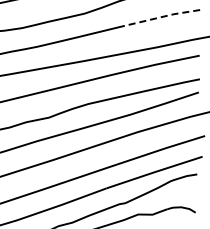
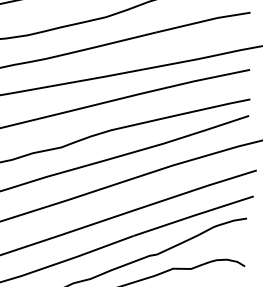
line: (162, 16) -> (203, 20), dashed -> solid

